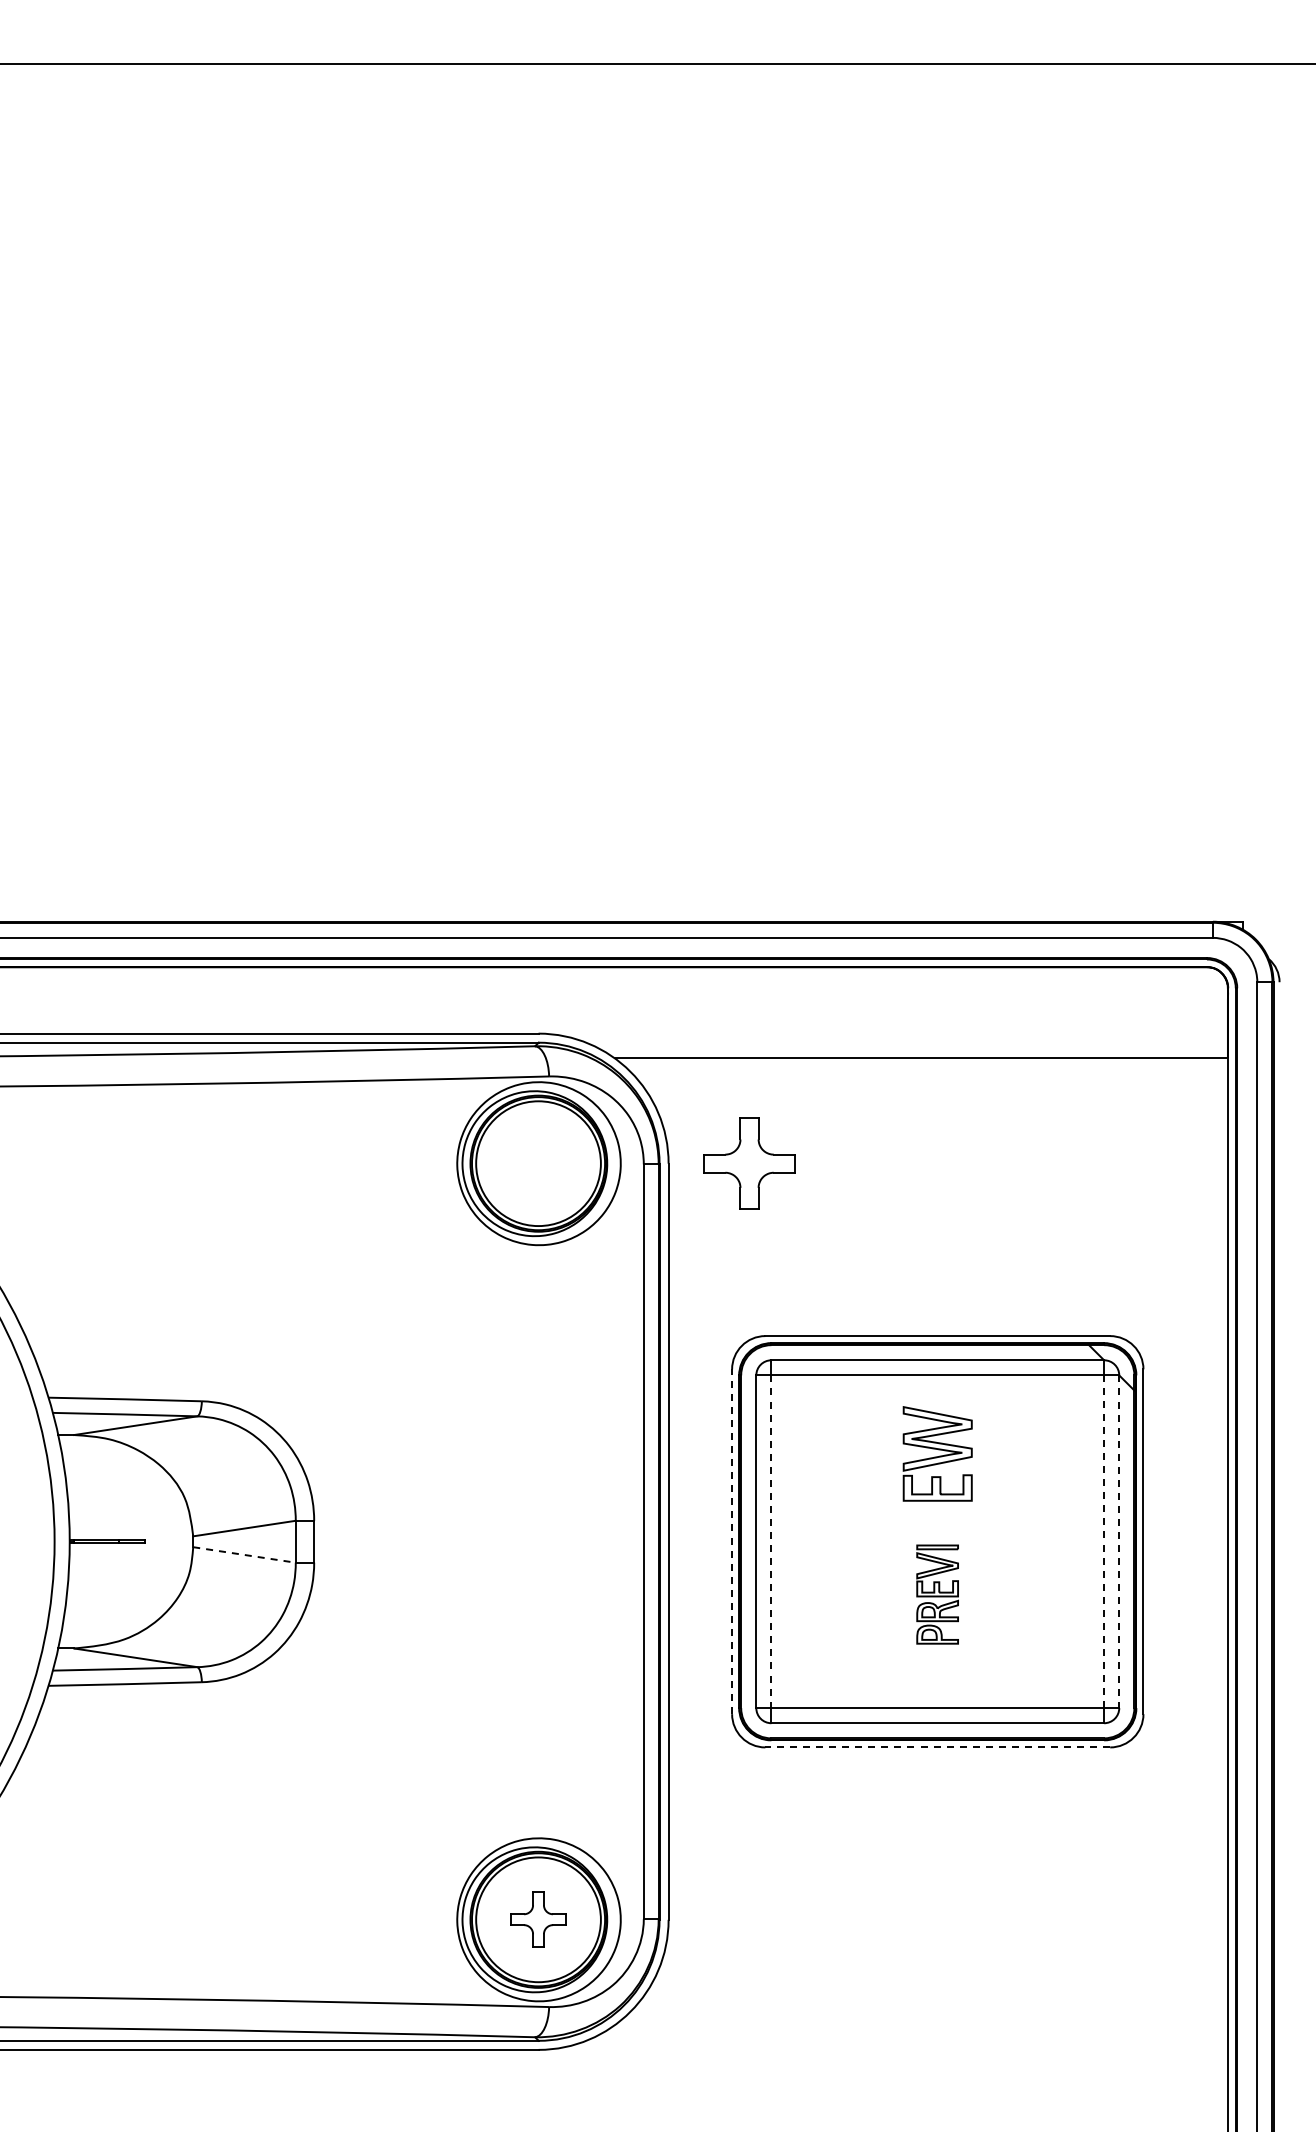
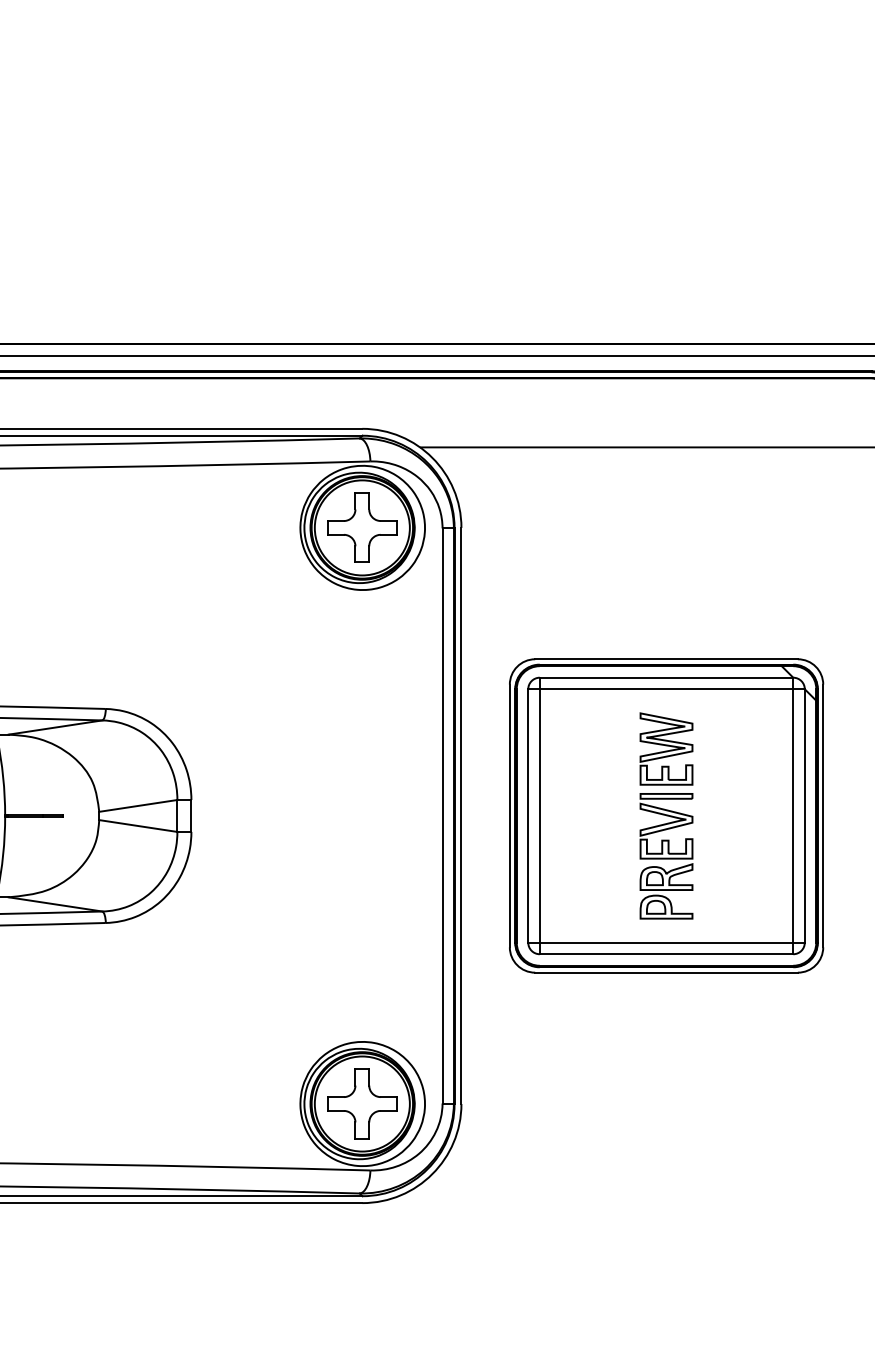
part: (749, 1163) -> (362, 527), moved
line: (732, 1541) -> (510, 815), dashed -> solid
line: (1104, 1541) -> (793, 815), dashed -> solid
line: (771, 1542) -> (539, 816), dashed -> solid
line: (1119, 1542) -> (804, 816), dashed -> solid
line: (244, 1554) -> (138, 825), dashed -> solid
part: (937, 1594) -> (666, 856), size x1.67
line: (937, 1747) -> (666, 972), dashed -> solid
part: (538, 1919) -> (362, 1103), size x1.67

